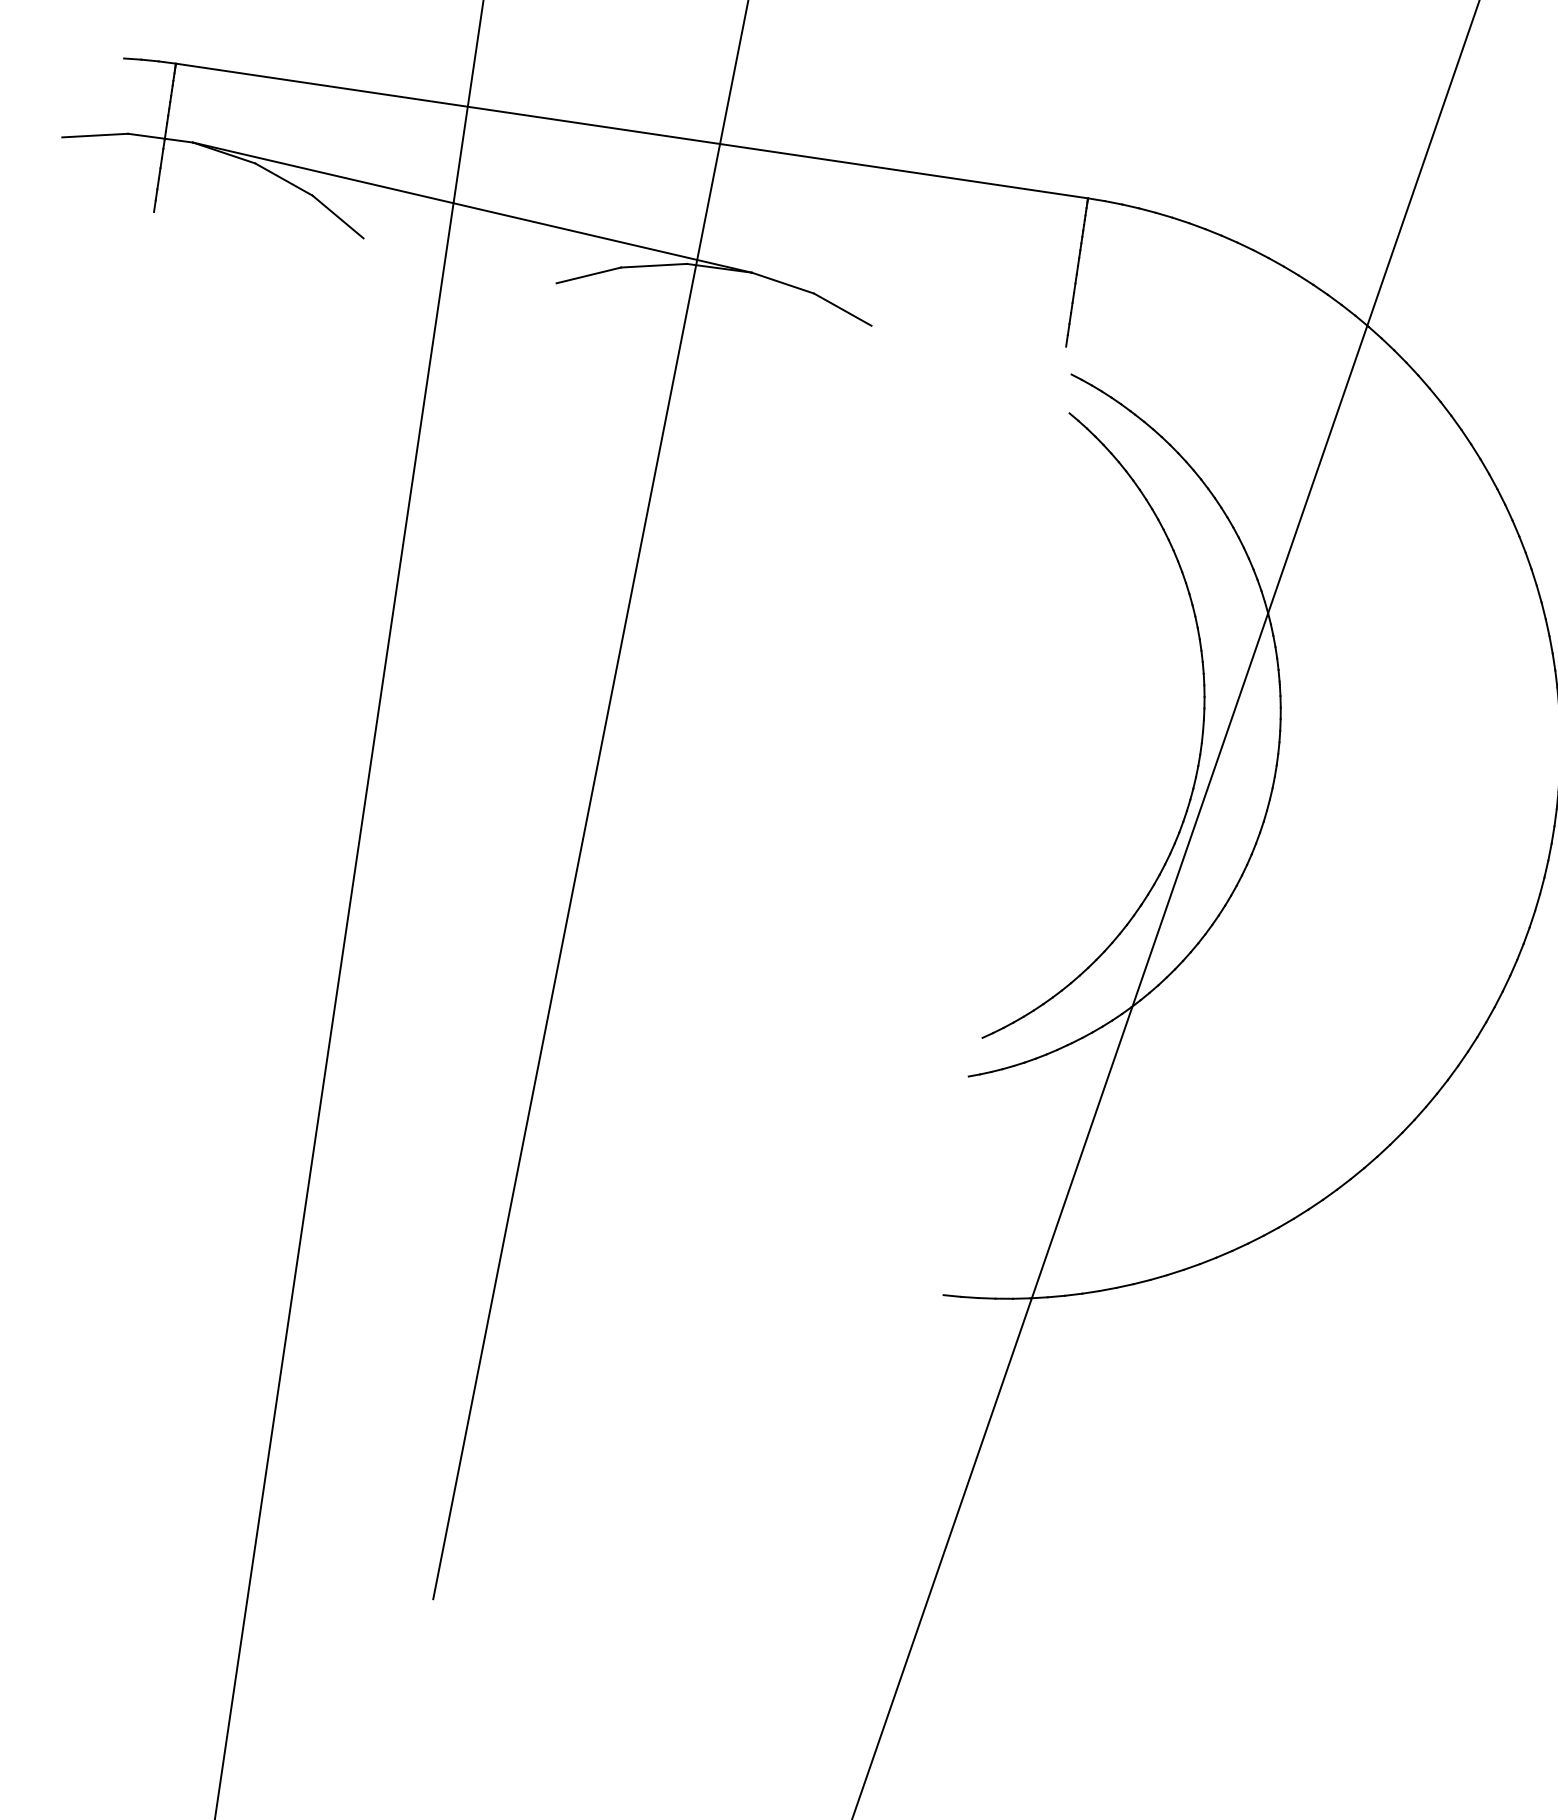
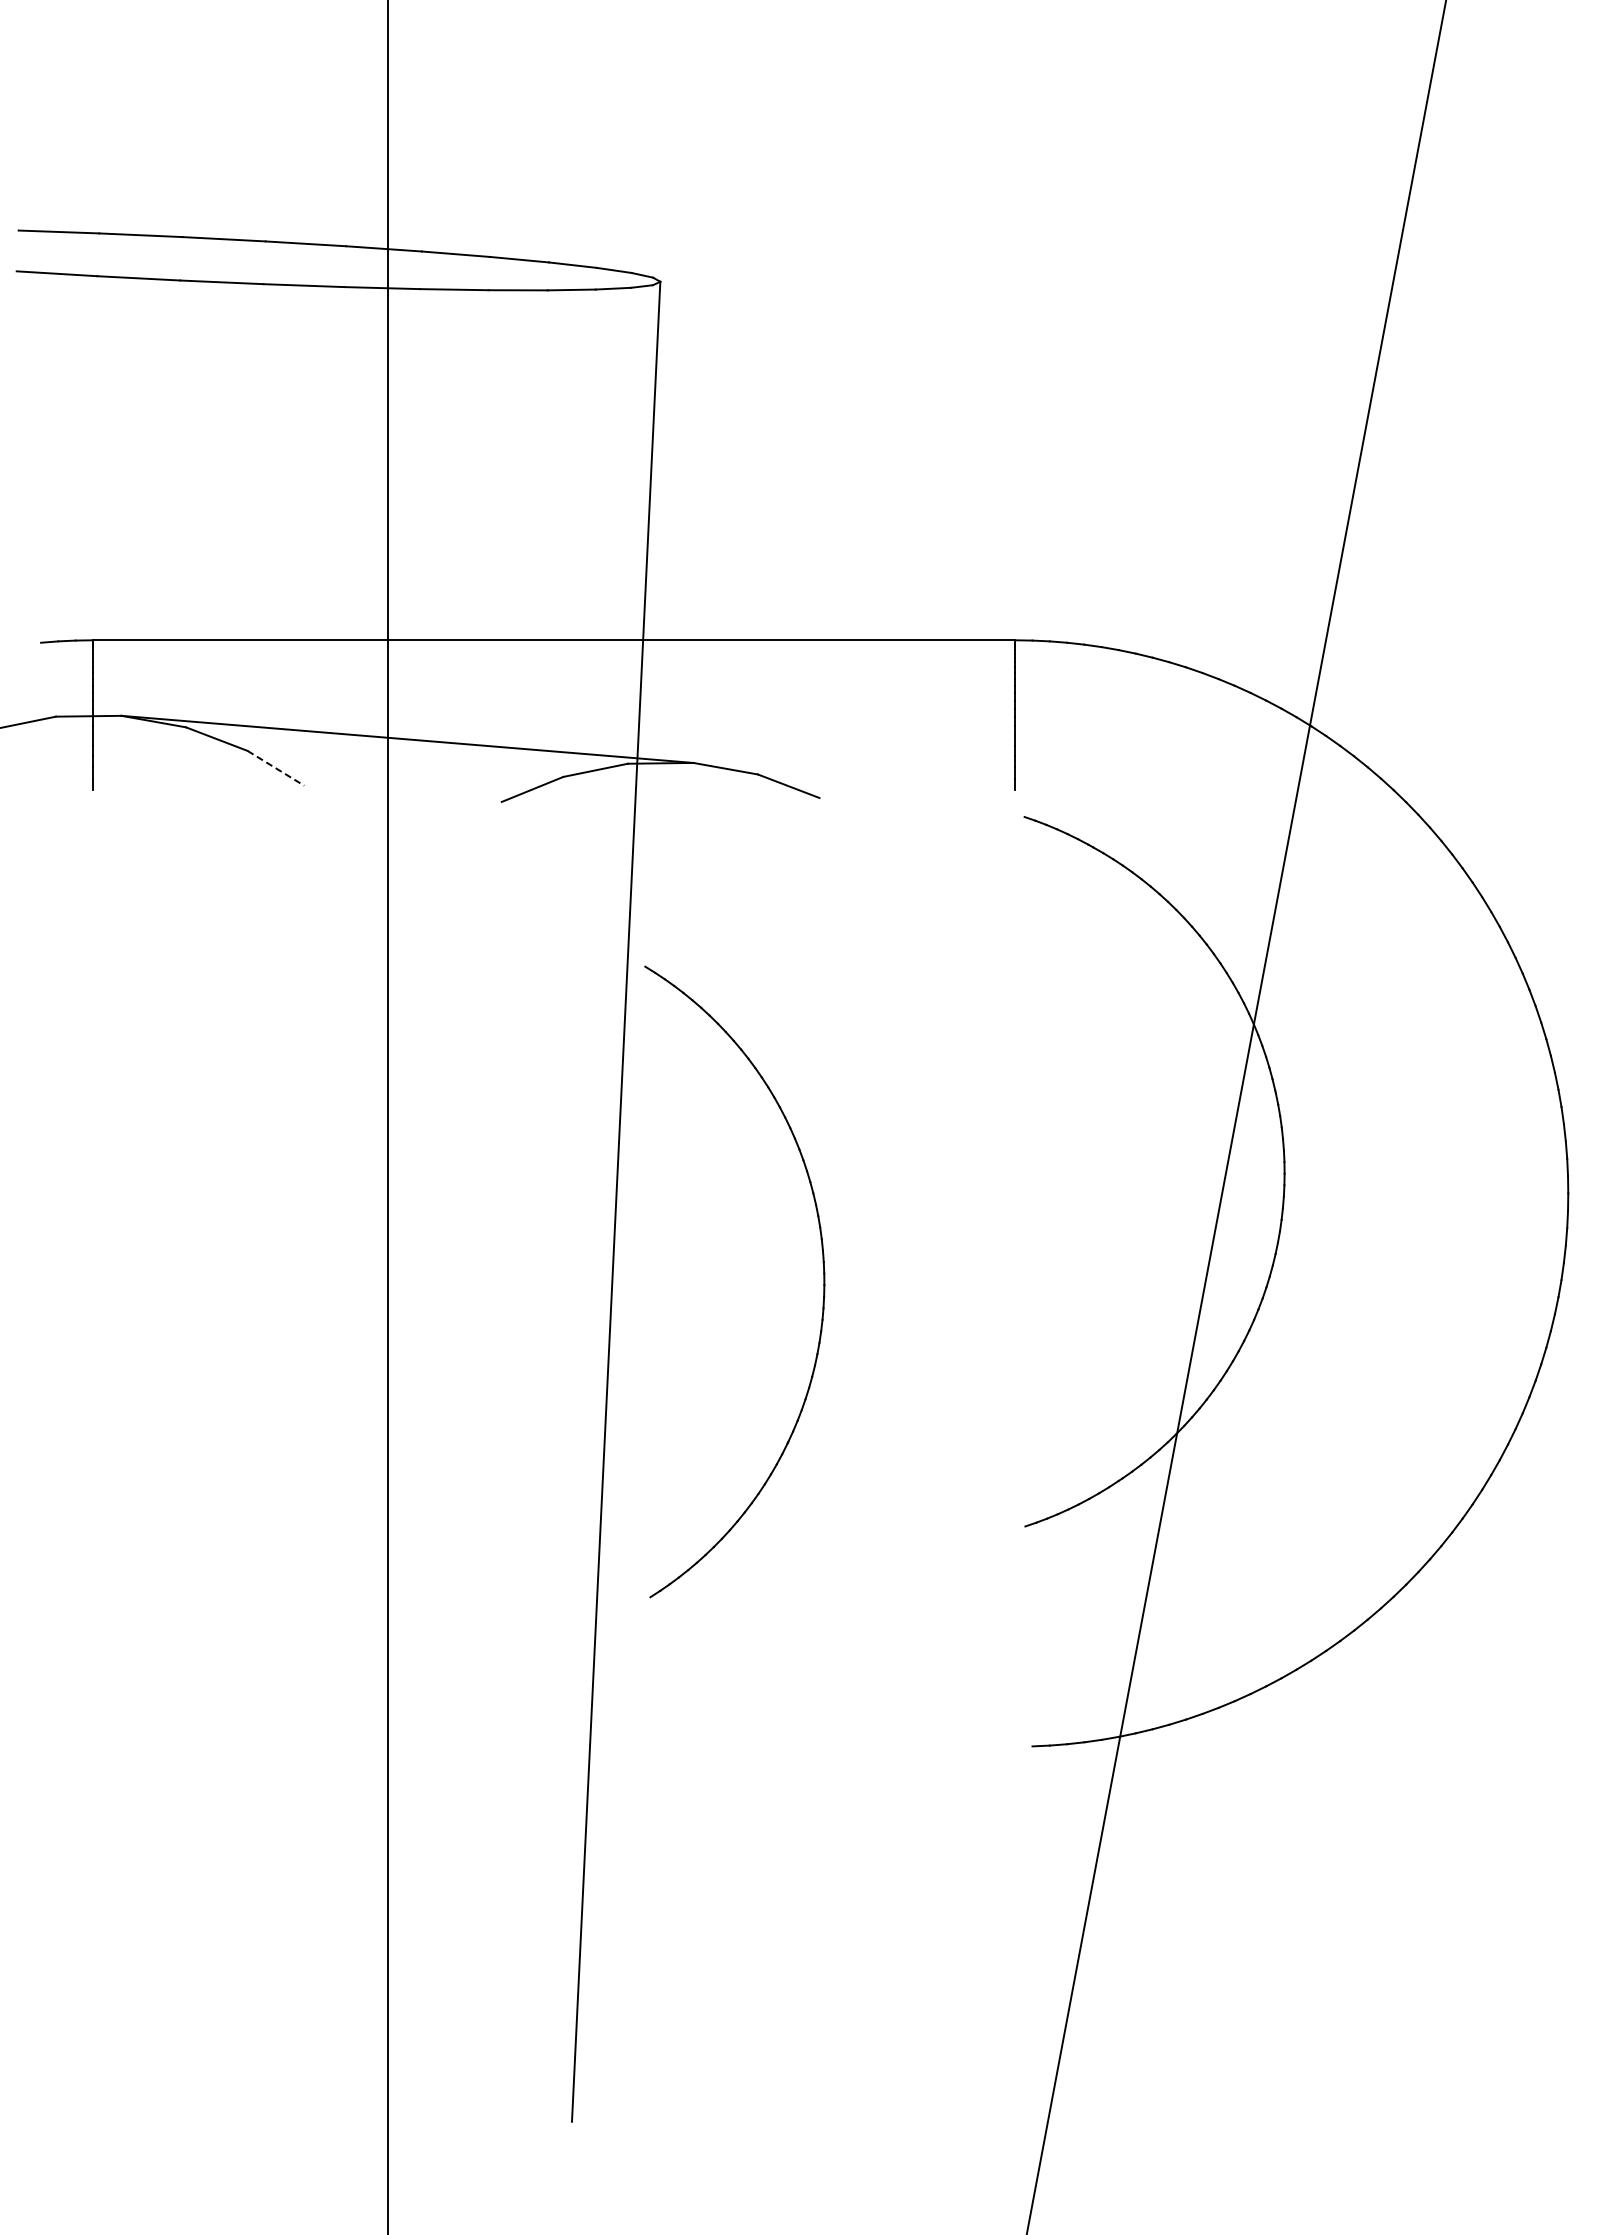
line: (338, 217) -> (276, 768), solid -> dashed
part: (1199, 750) -> (823, 1281), moved

